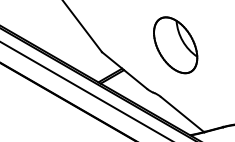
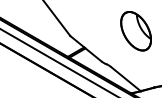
part: (174, 45) -> (135, 31), moved

